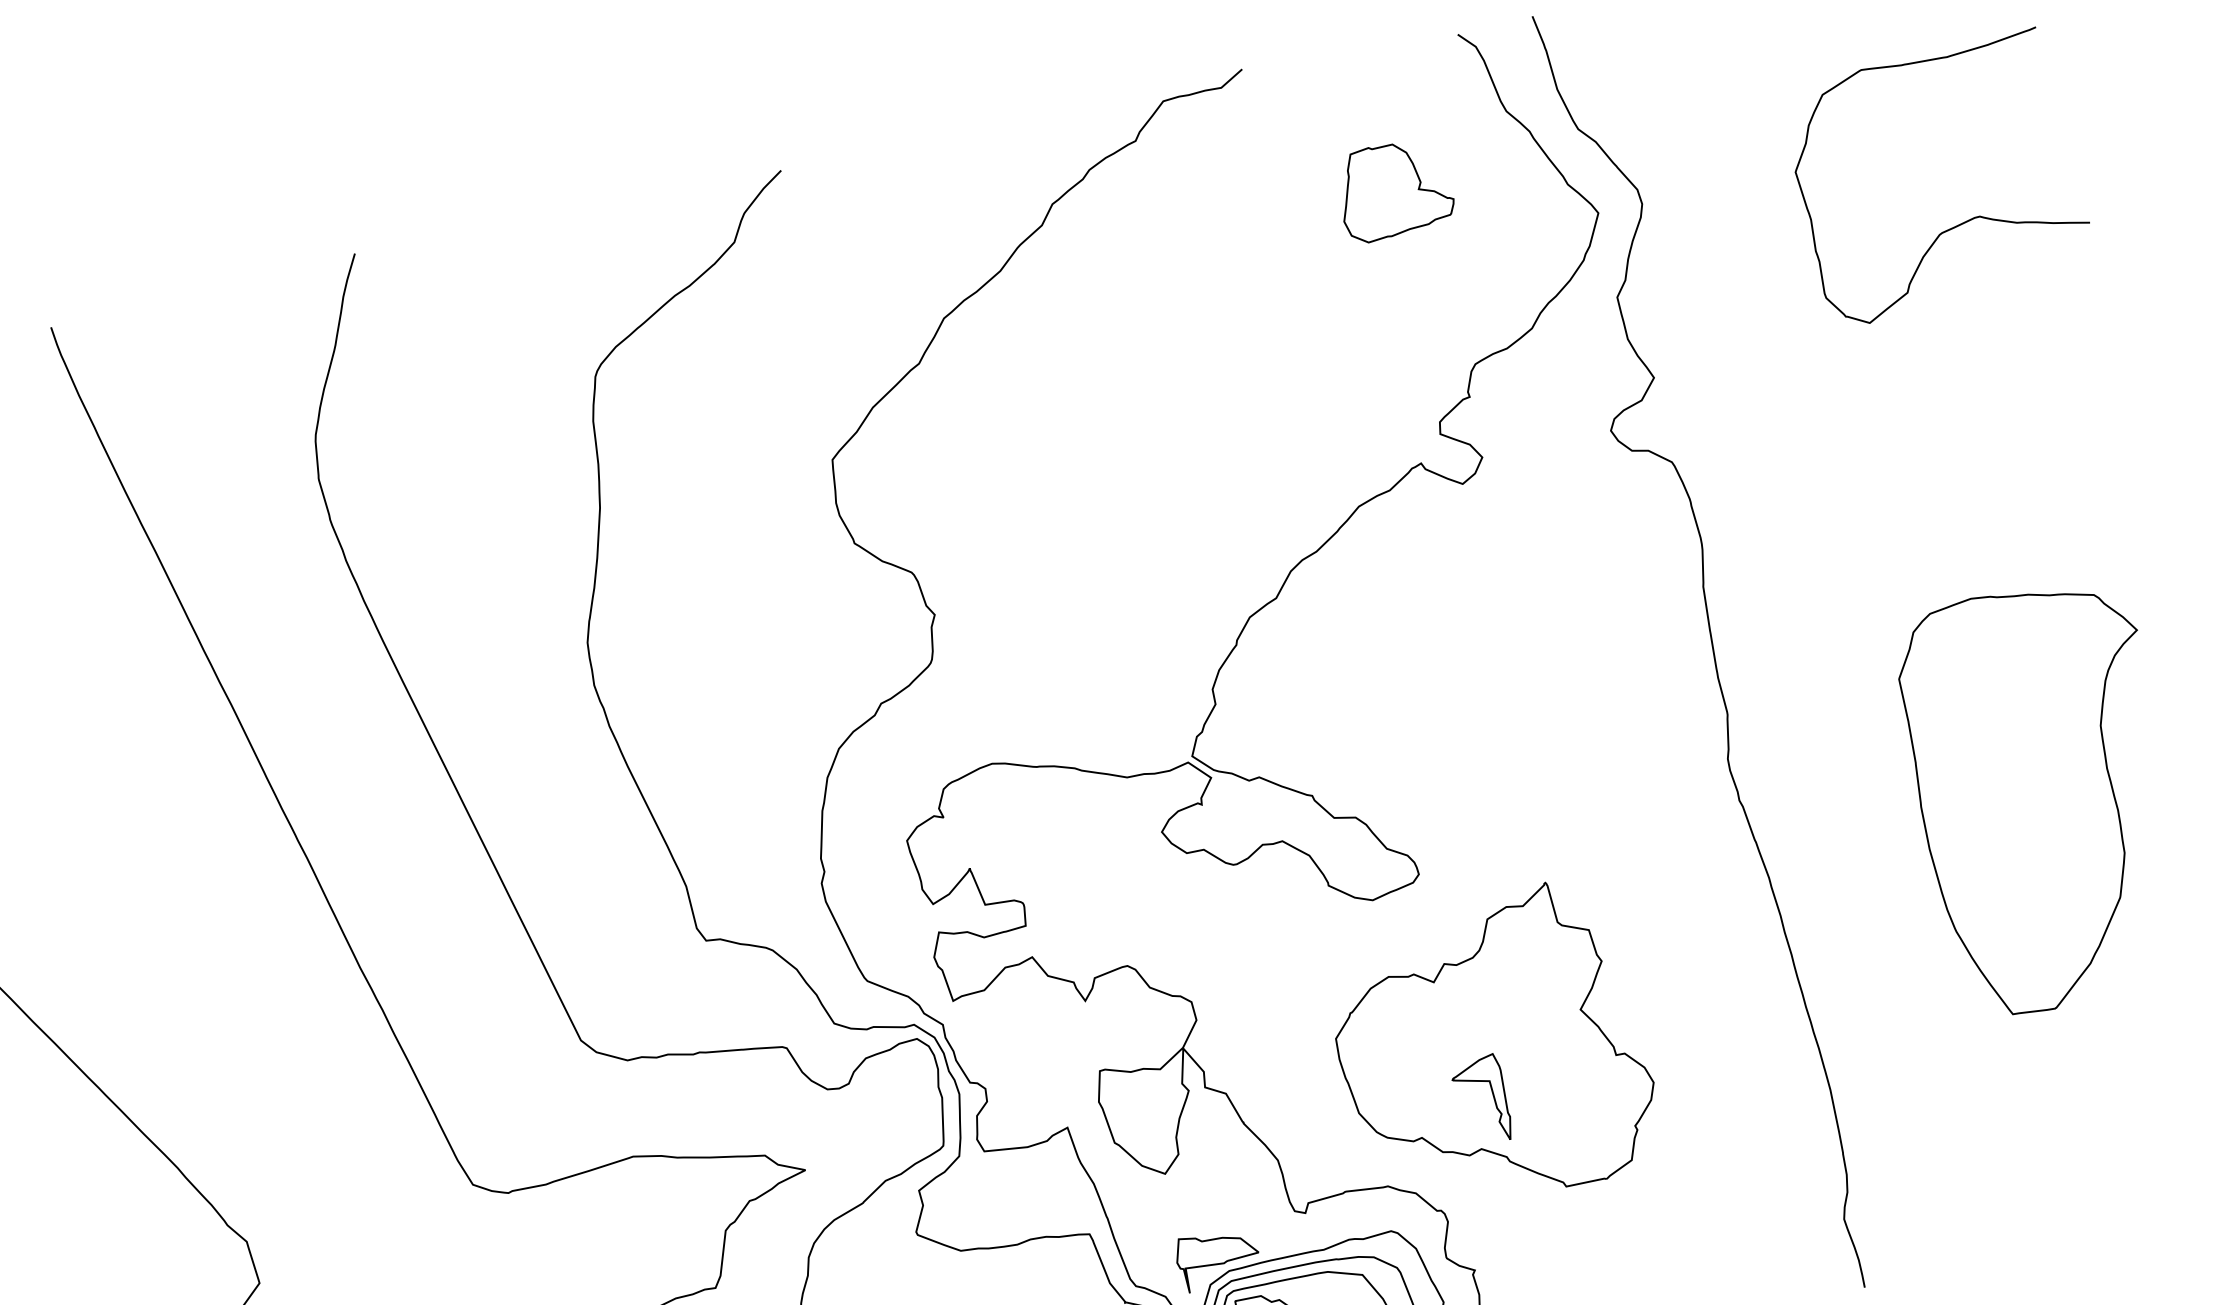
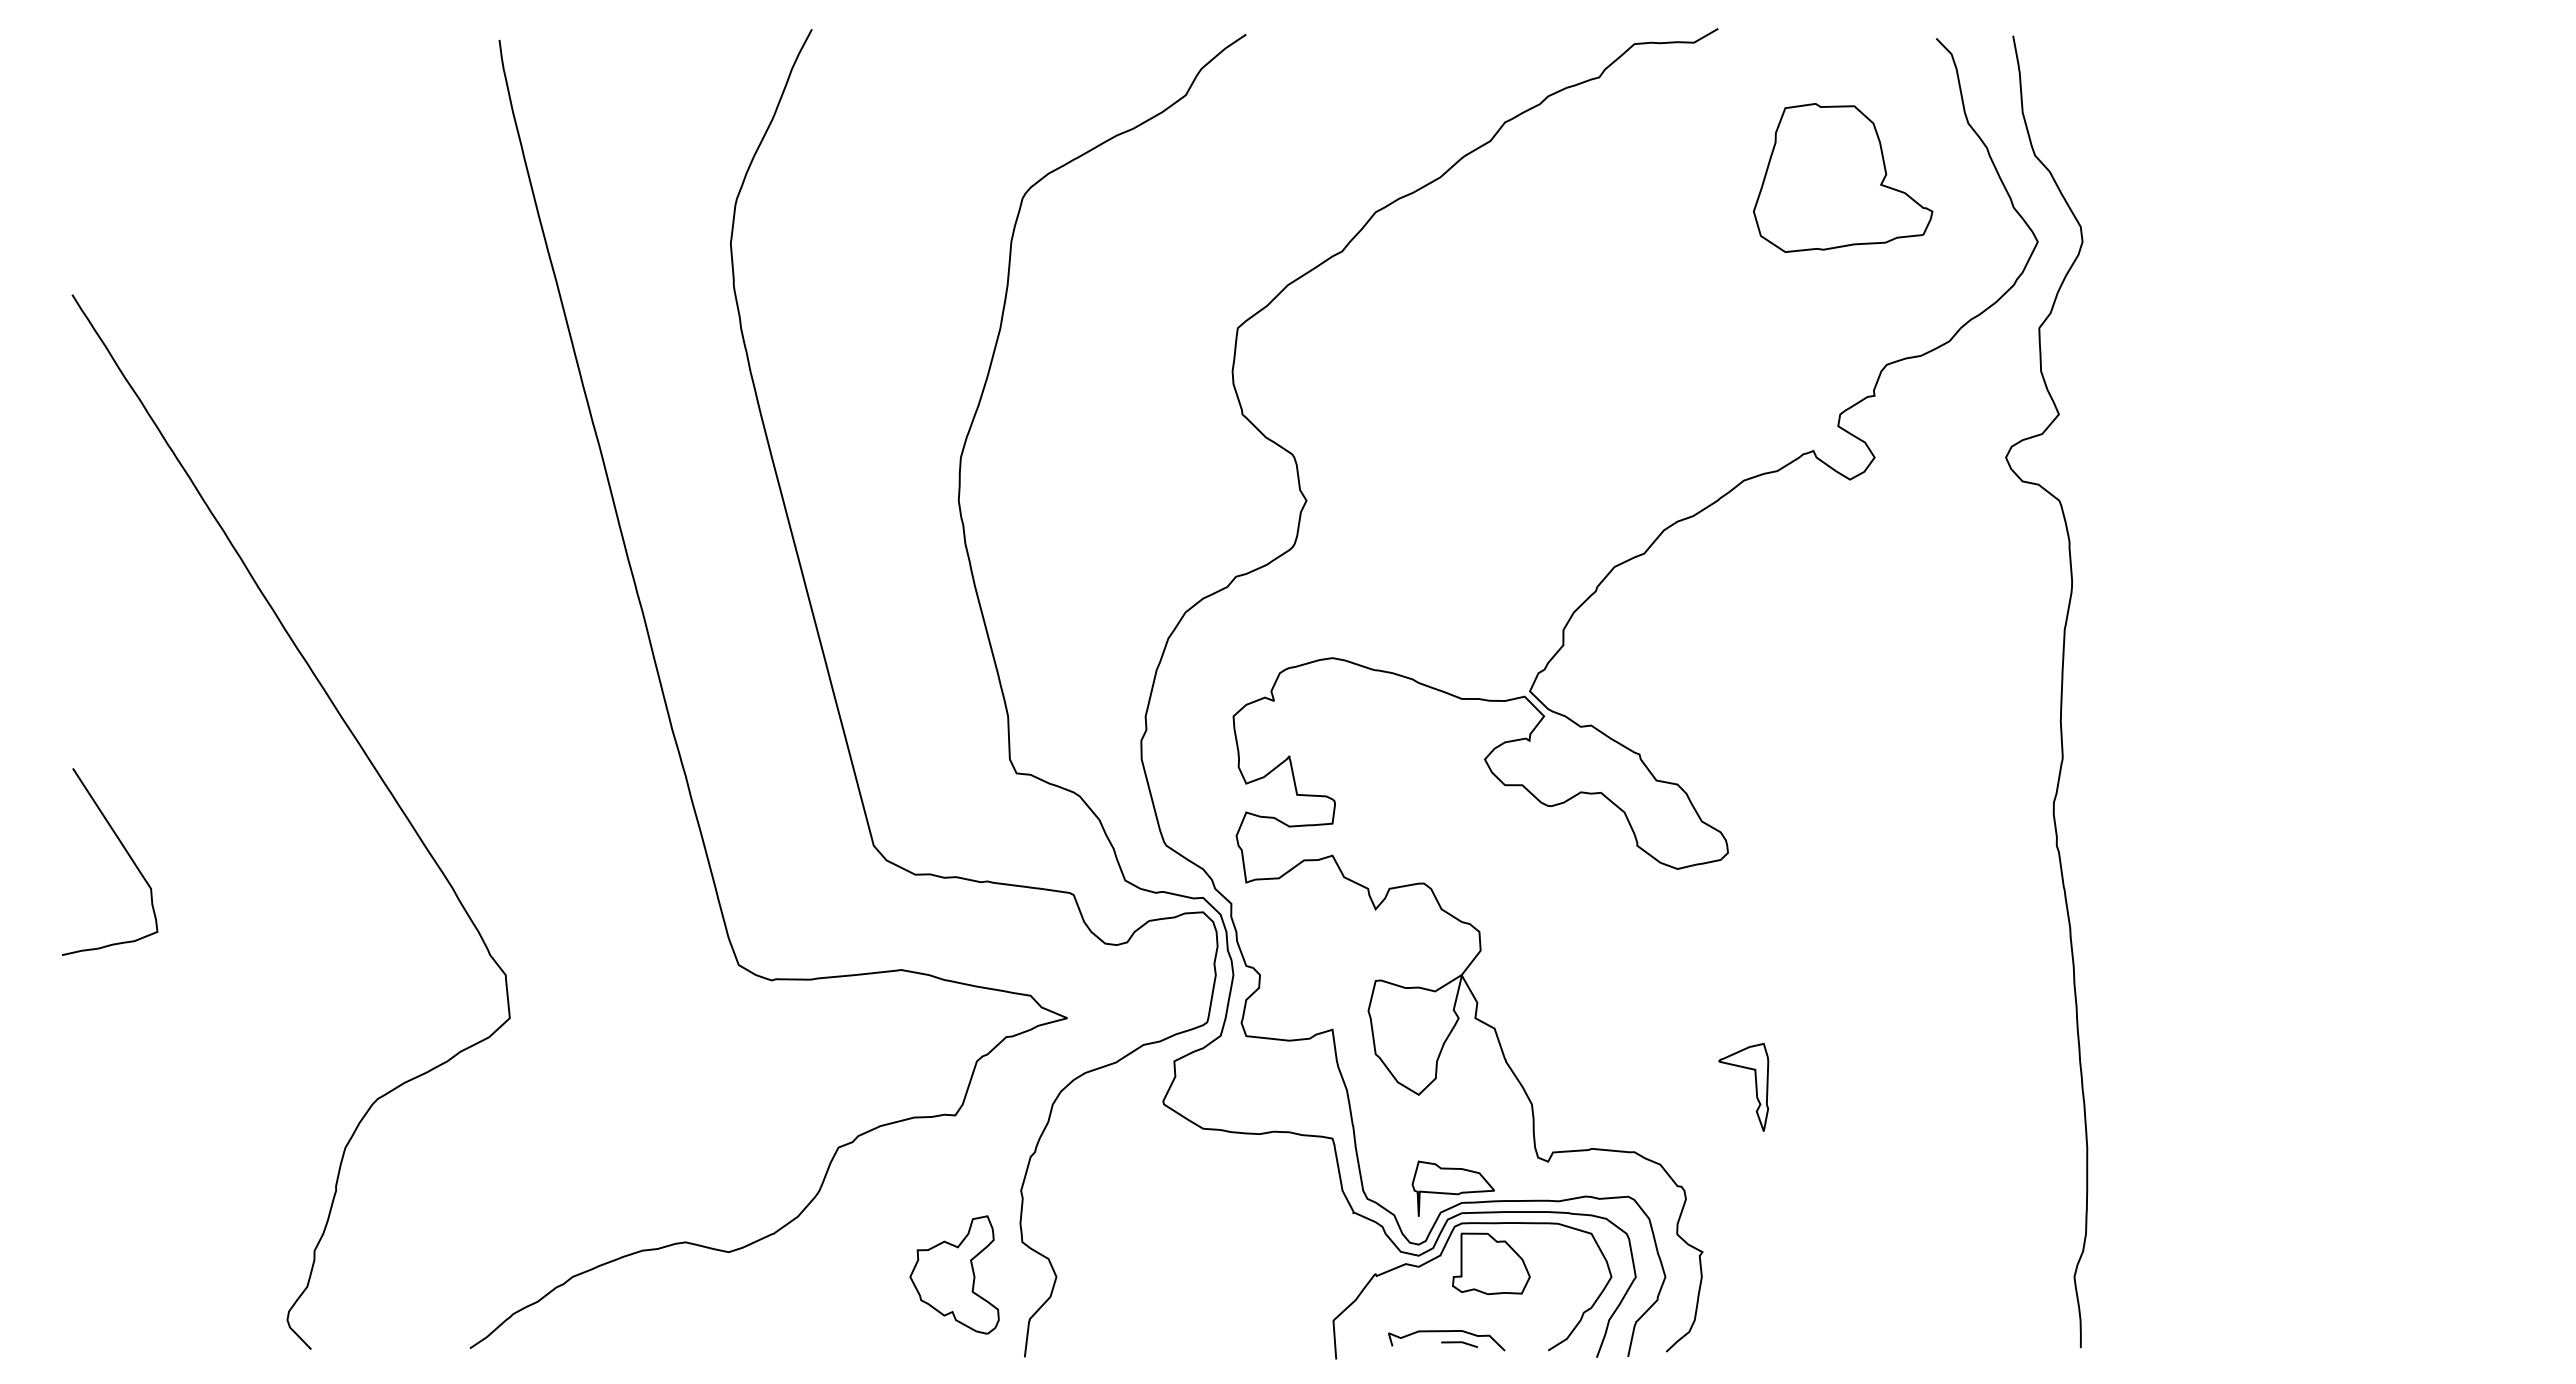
part: (1394, 189) -> (1842, 177), size x1.6
curve: (1959, 223) -> (2389, 325), removed
part: (2044, 797) -> (2356, 904), removed
part: (1491, 1047) -> (1763, 1037), removed

